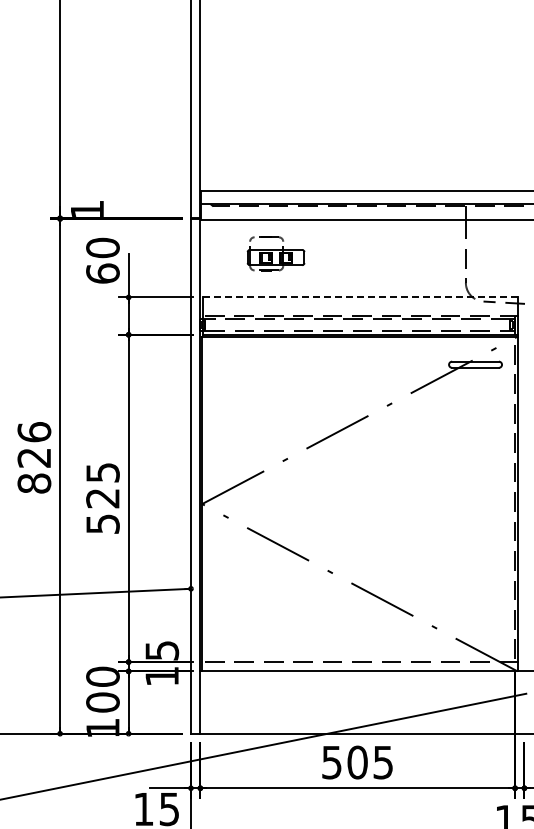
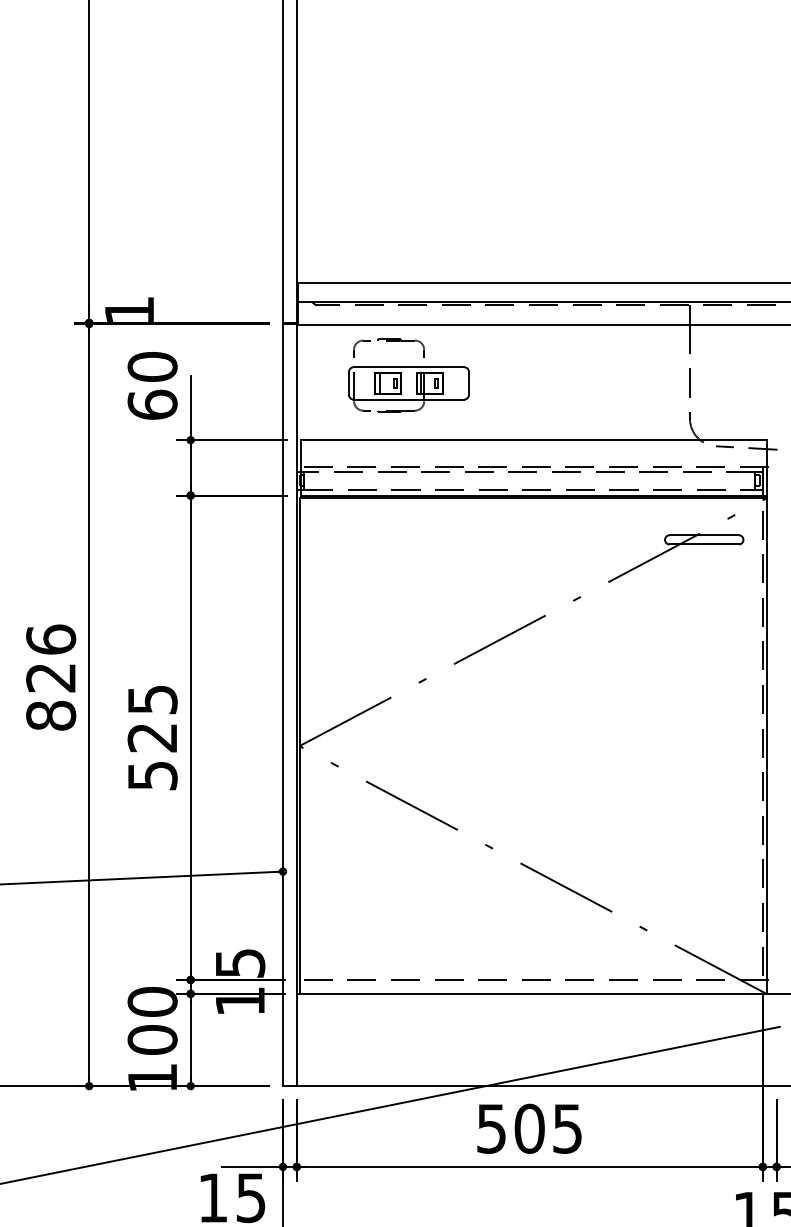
part: (275, 253) -> (408, 375), size x1.43
line: (360, 297) -> (533, 440), dashed -> solid

